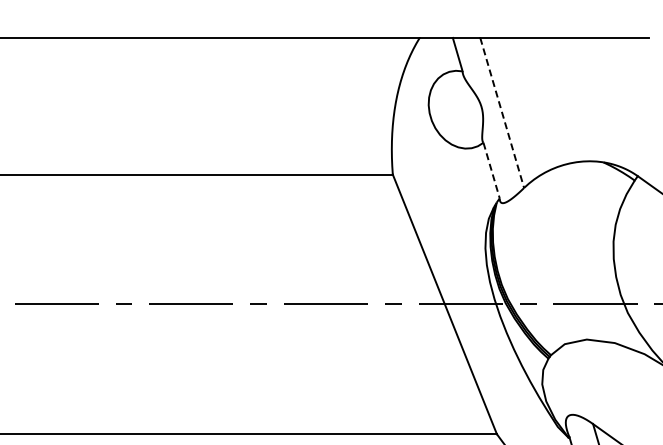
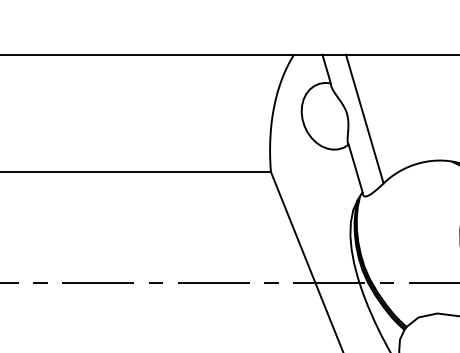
line: (502, 113) -> (365, 119), dashed -> solid
line: (491, 171) -> (355, 169), dashed -> solid

